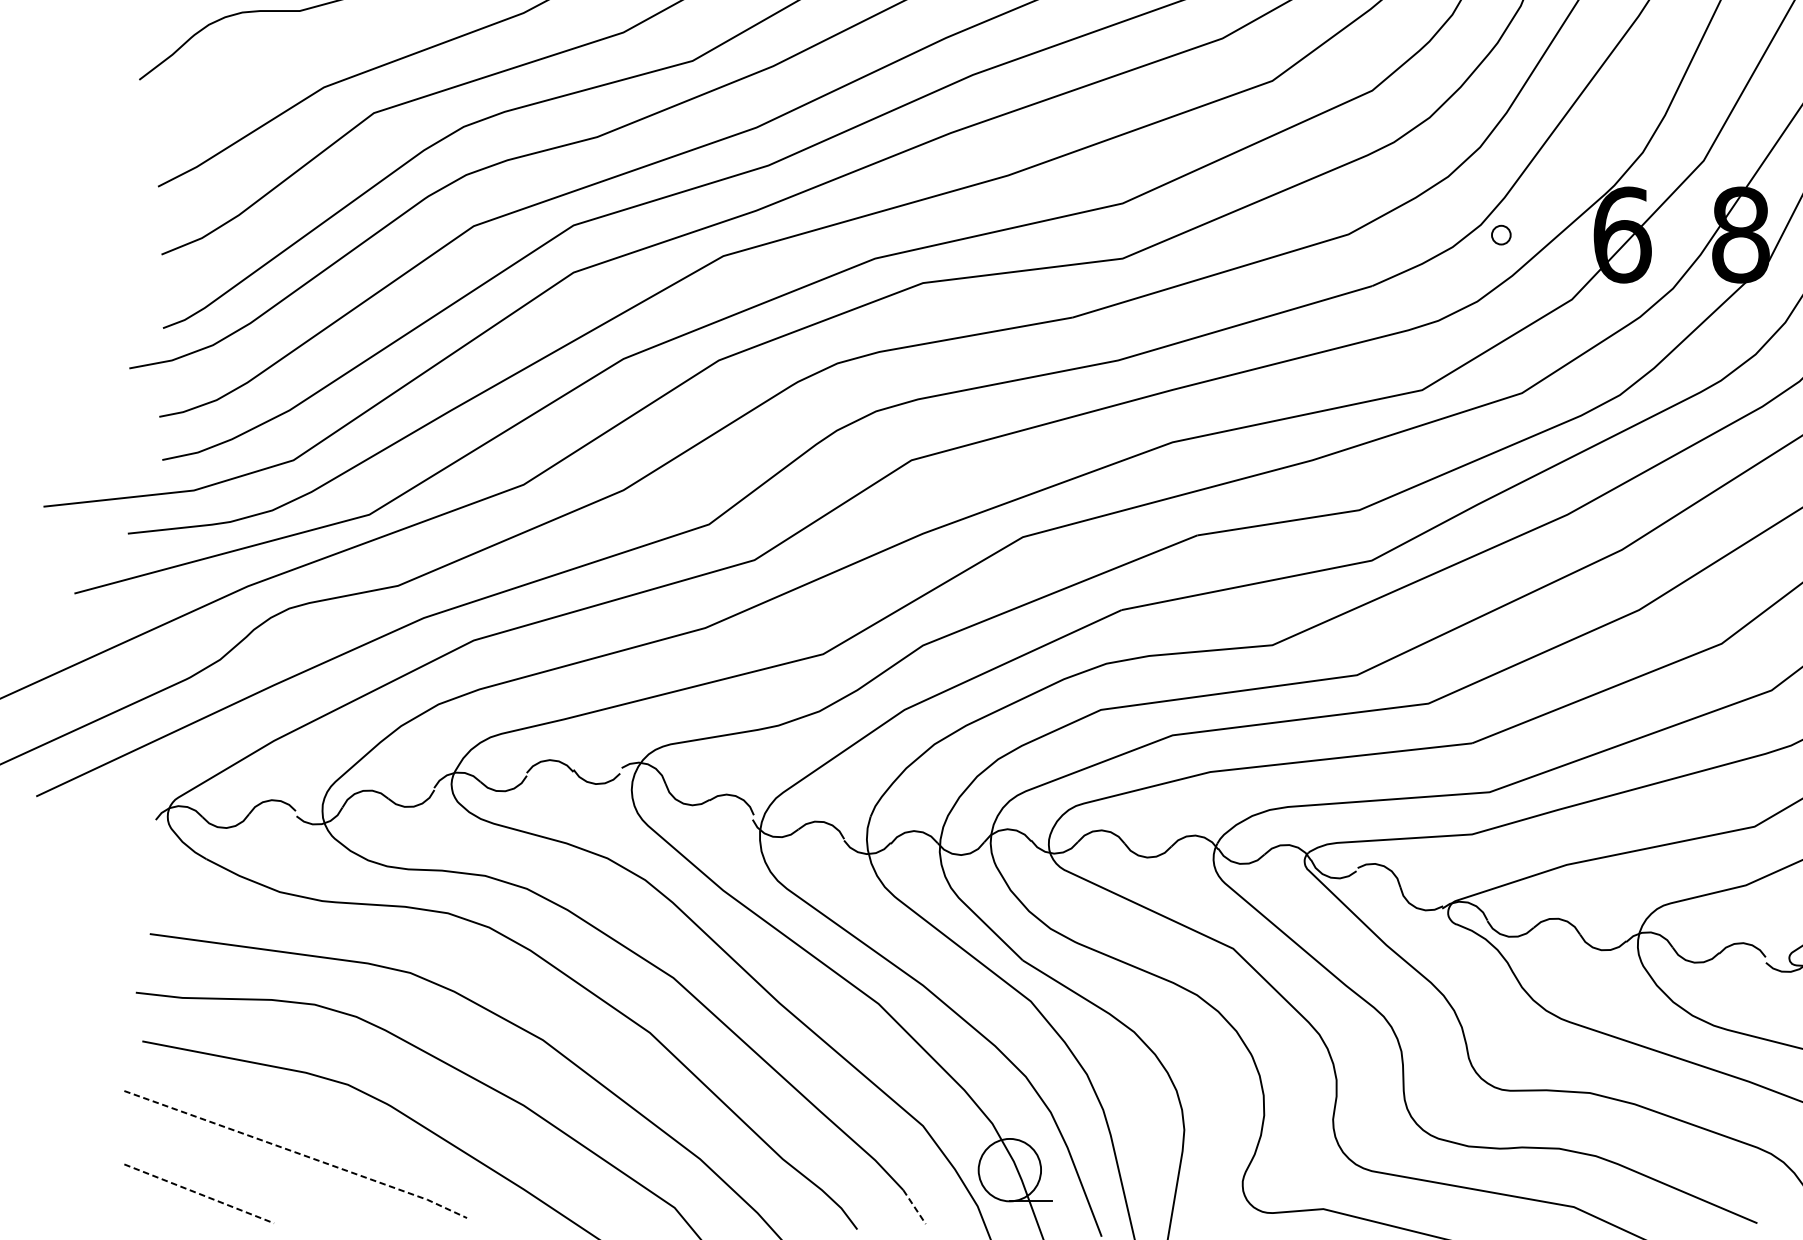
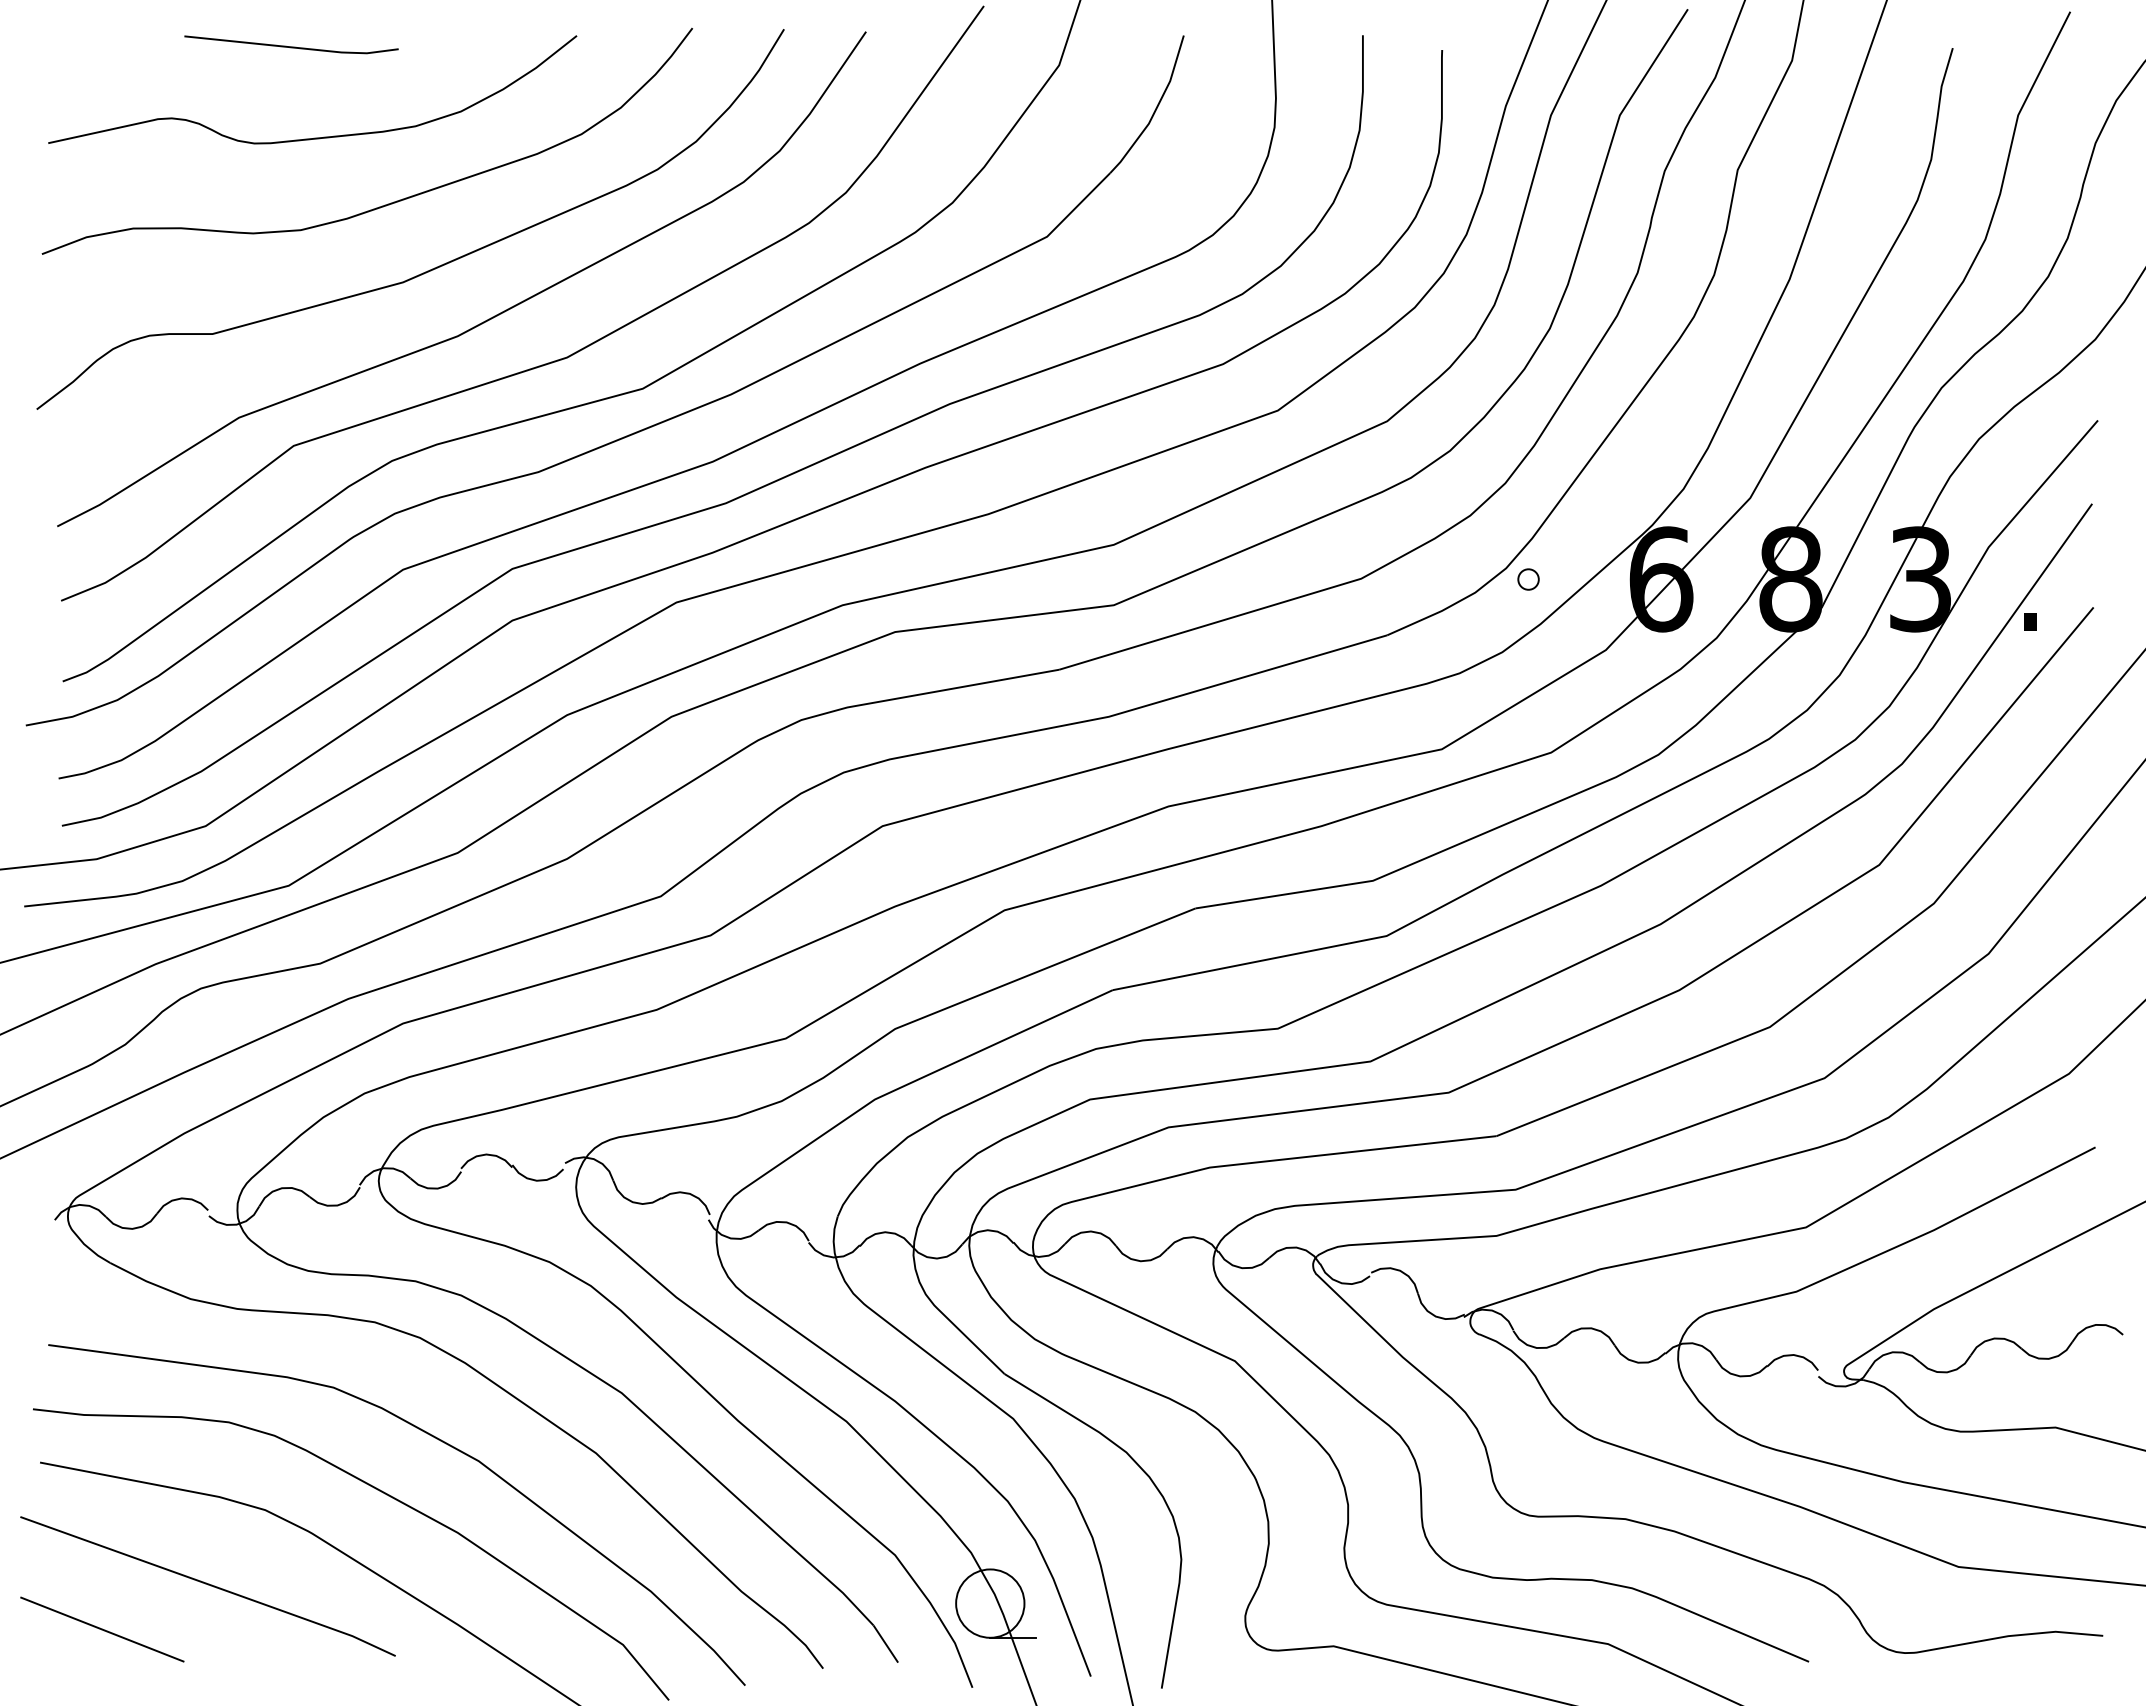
line: (297, 1152) -> (209, 1584), dashed -> solid
line: (199, 1193) -> (102, 1629), dashed -> solid
line: (915, 1207) -> (886, 1644), dashed -> solid

